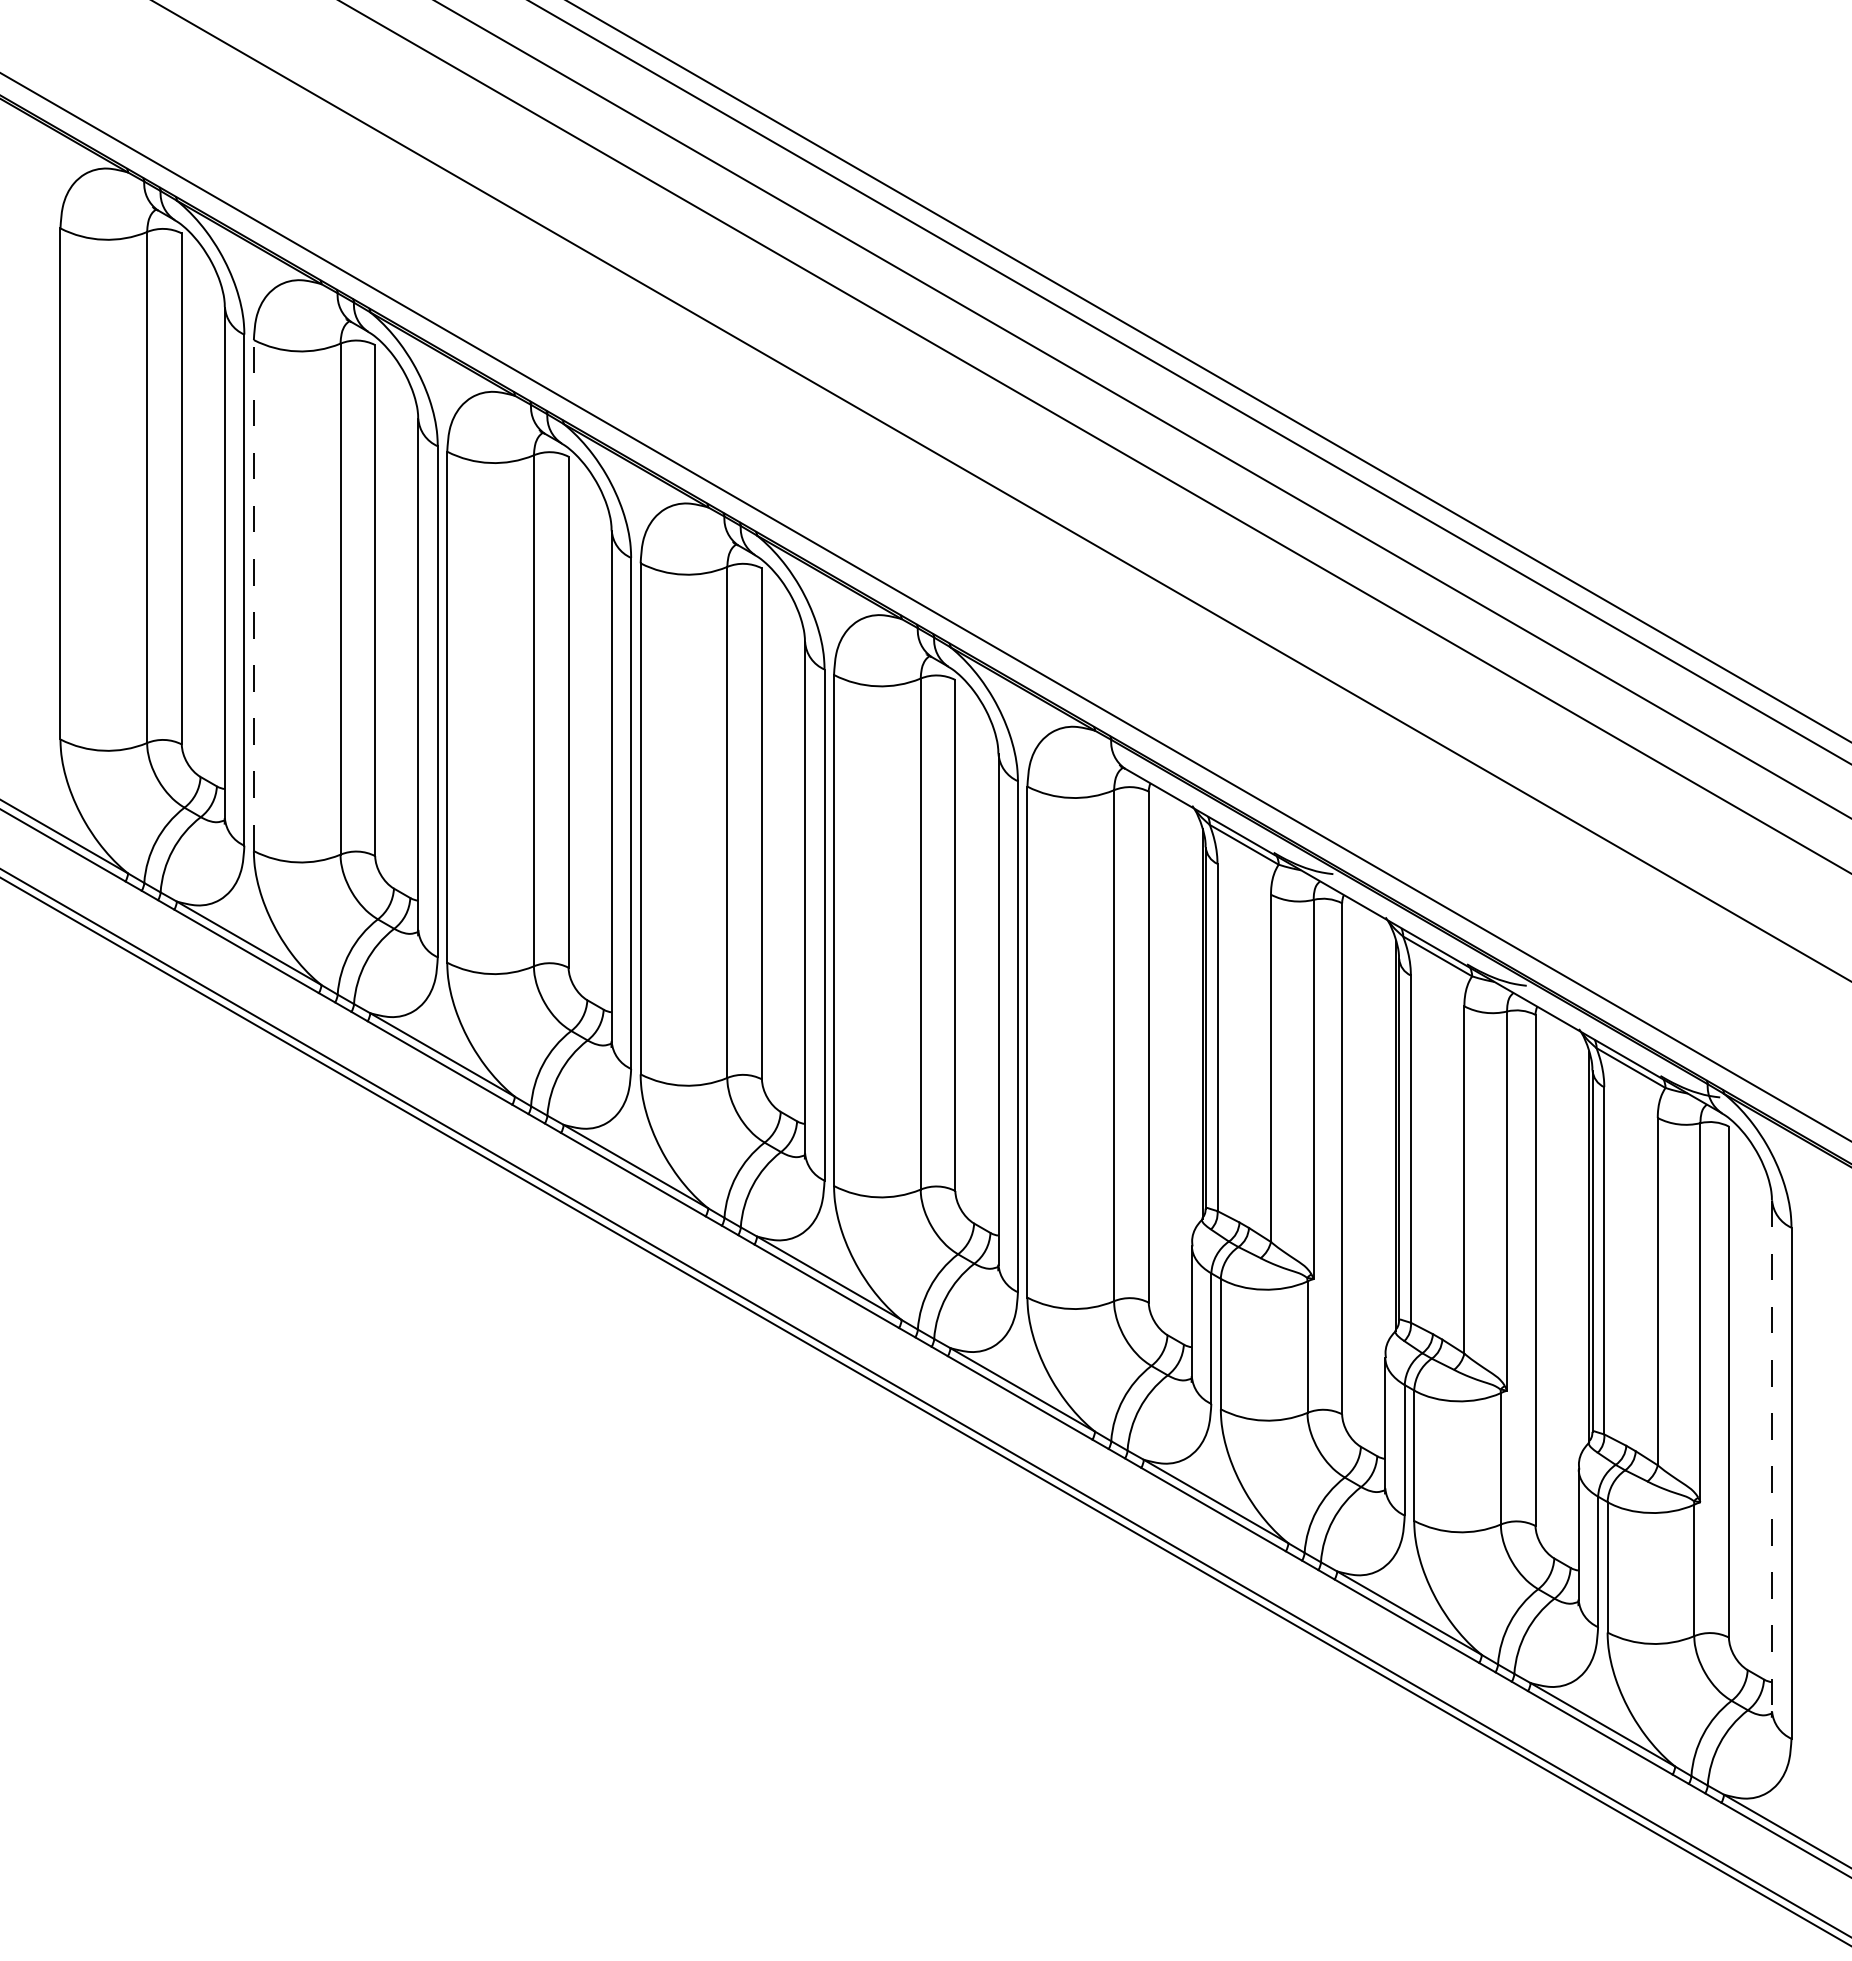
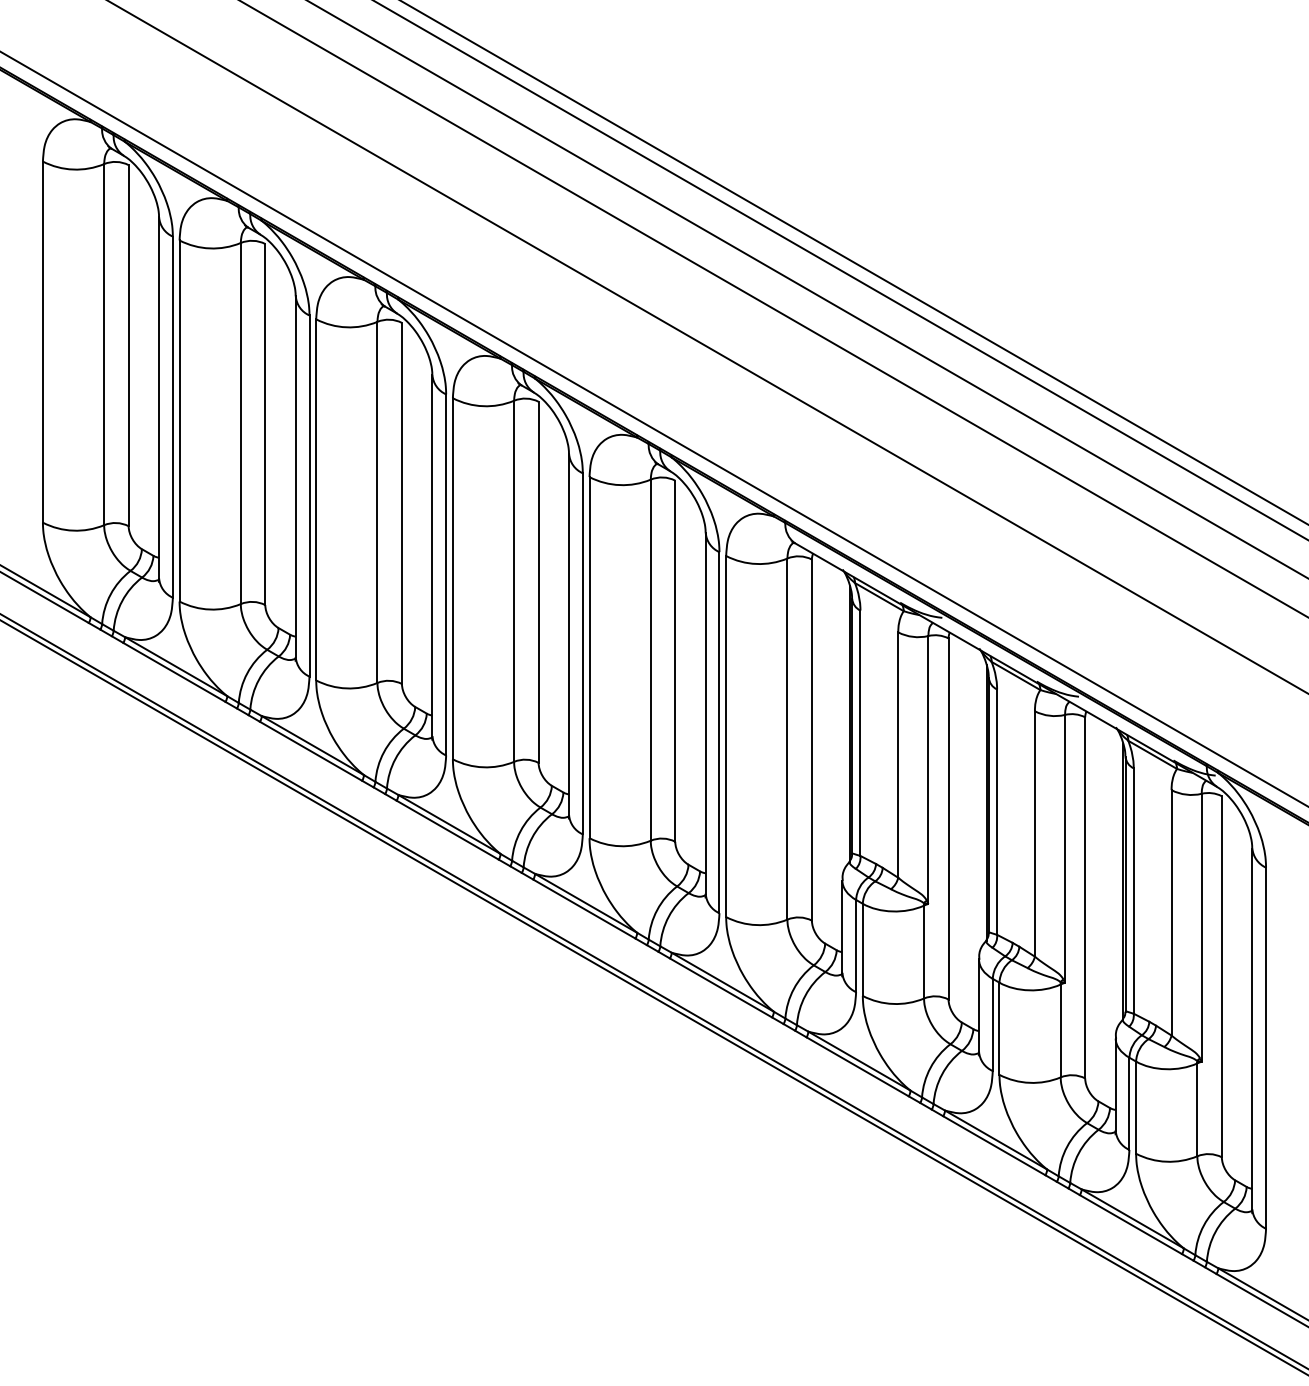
line: (253, 595) -> (179, 420), dashed -> solid
line: (1772, 1456) -> (1252, 1029), dashed -> solid

